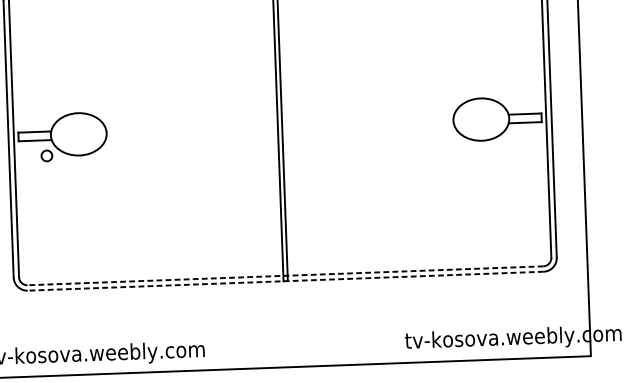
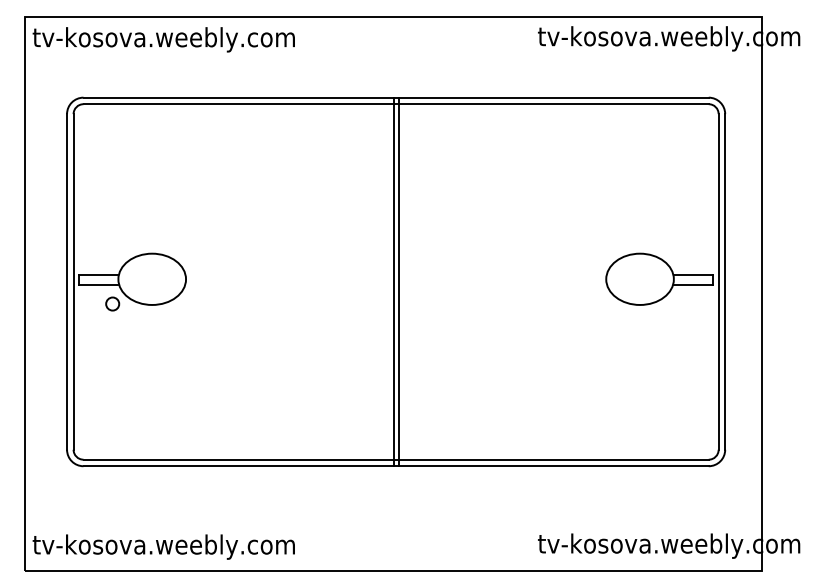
line: (285, 275) -> (396, 459), dashed -> solid
line: (286, 281) -> (396, 466), dashed -> solid

